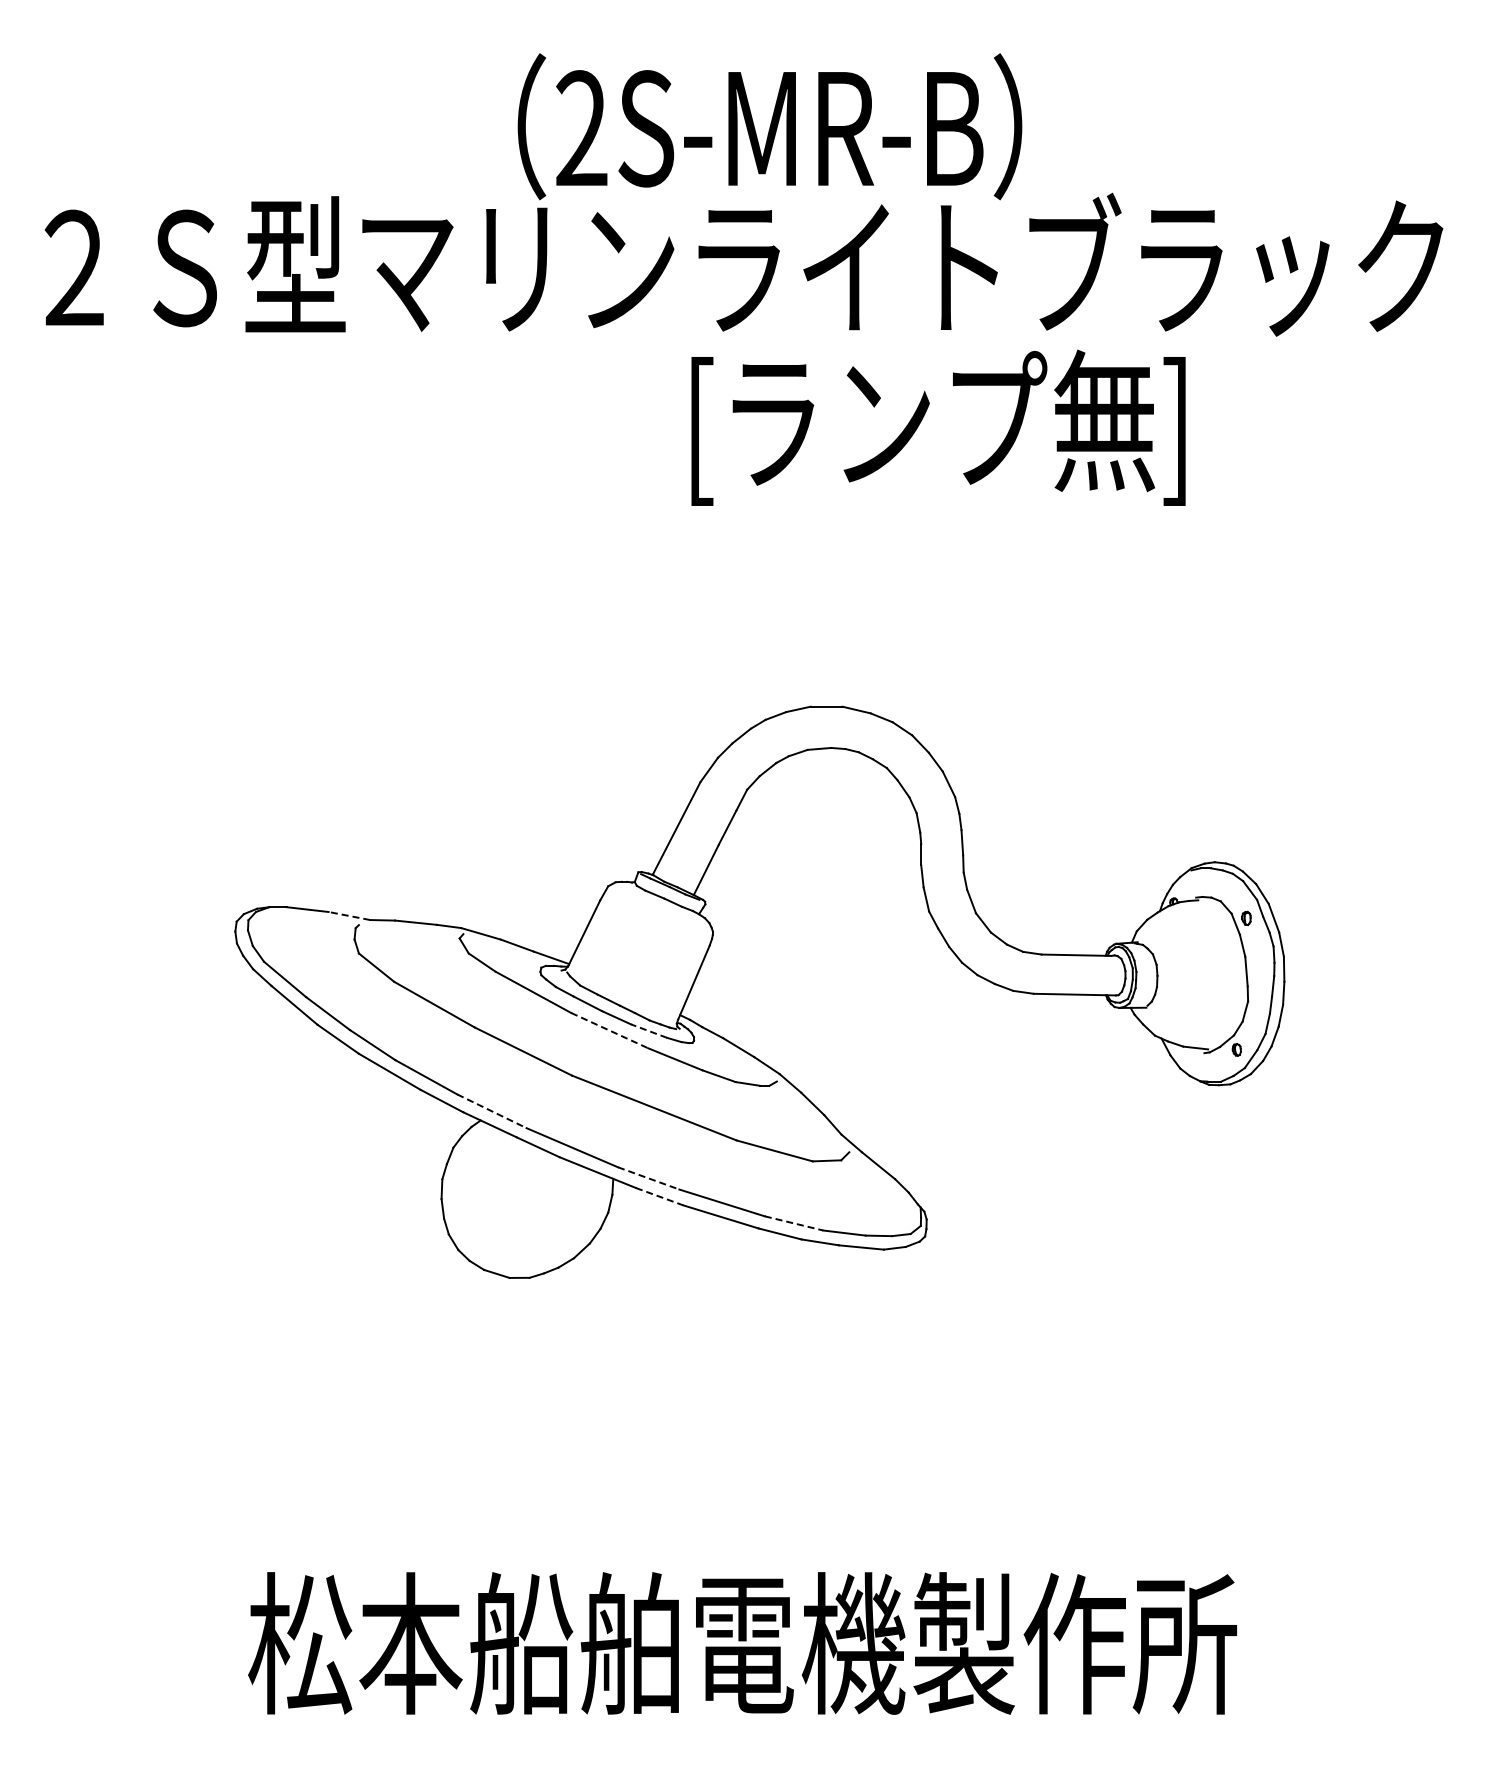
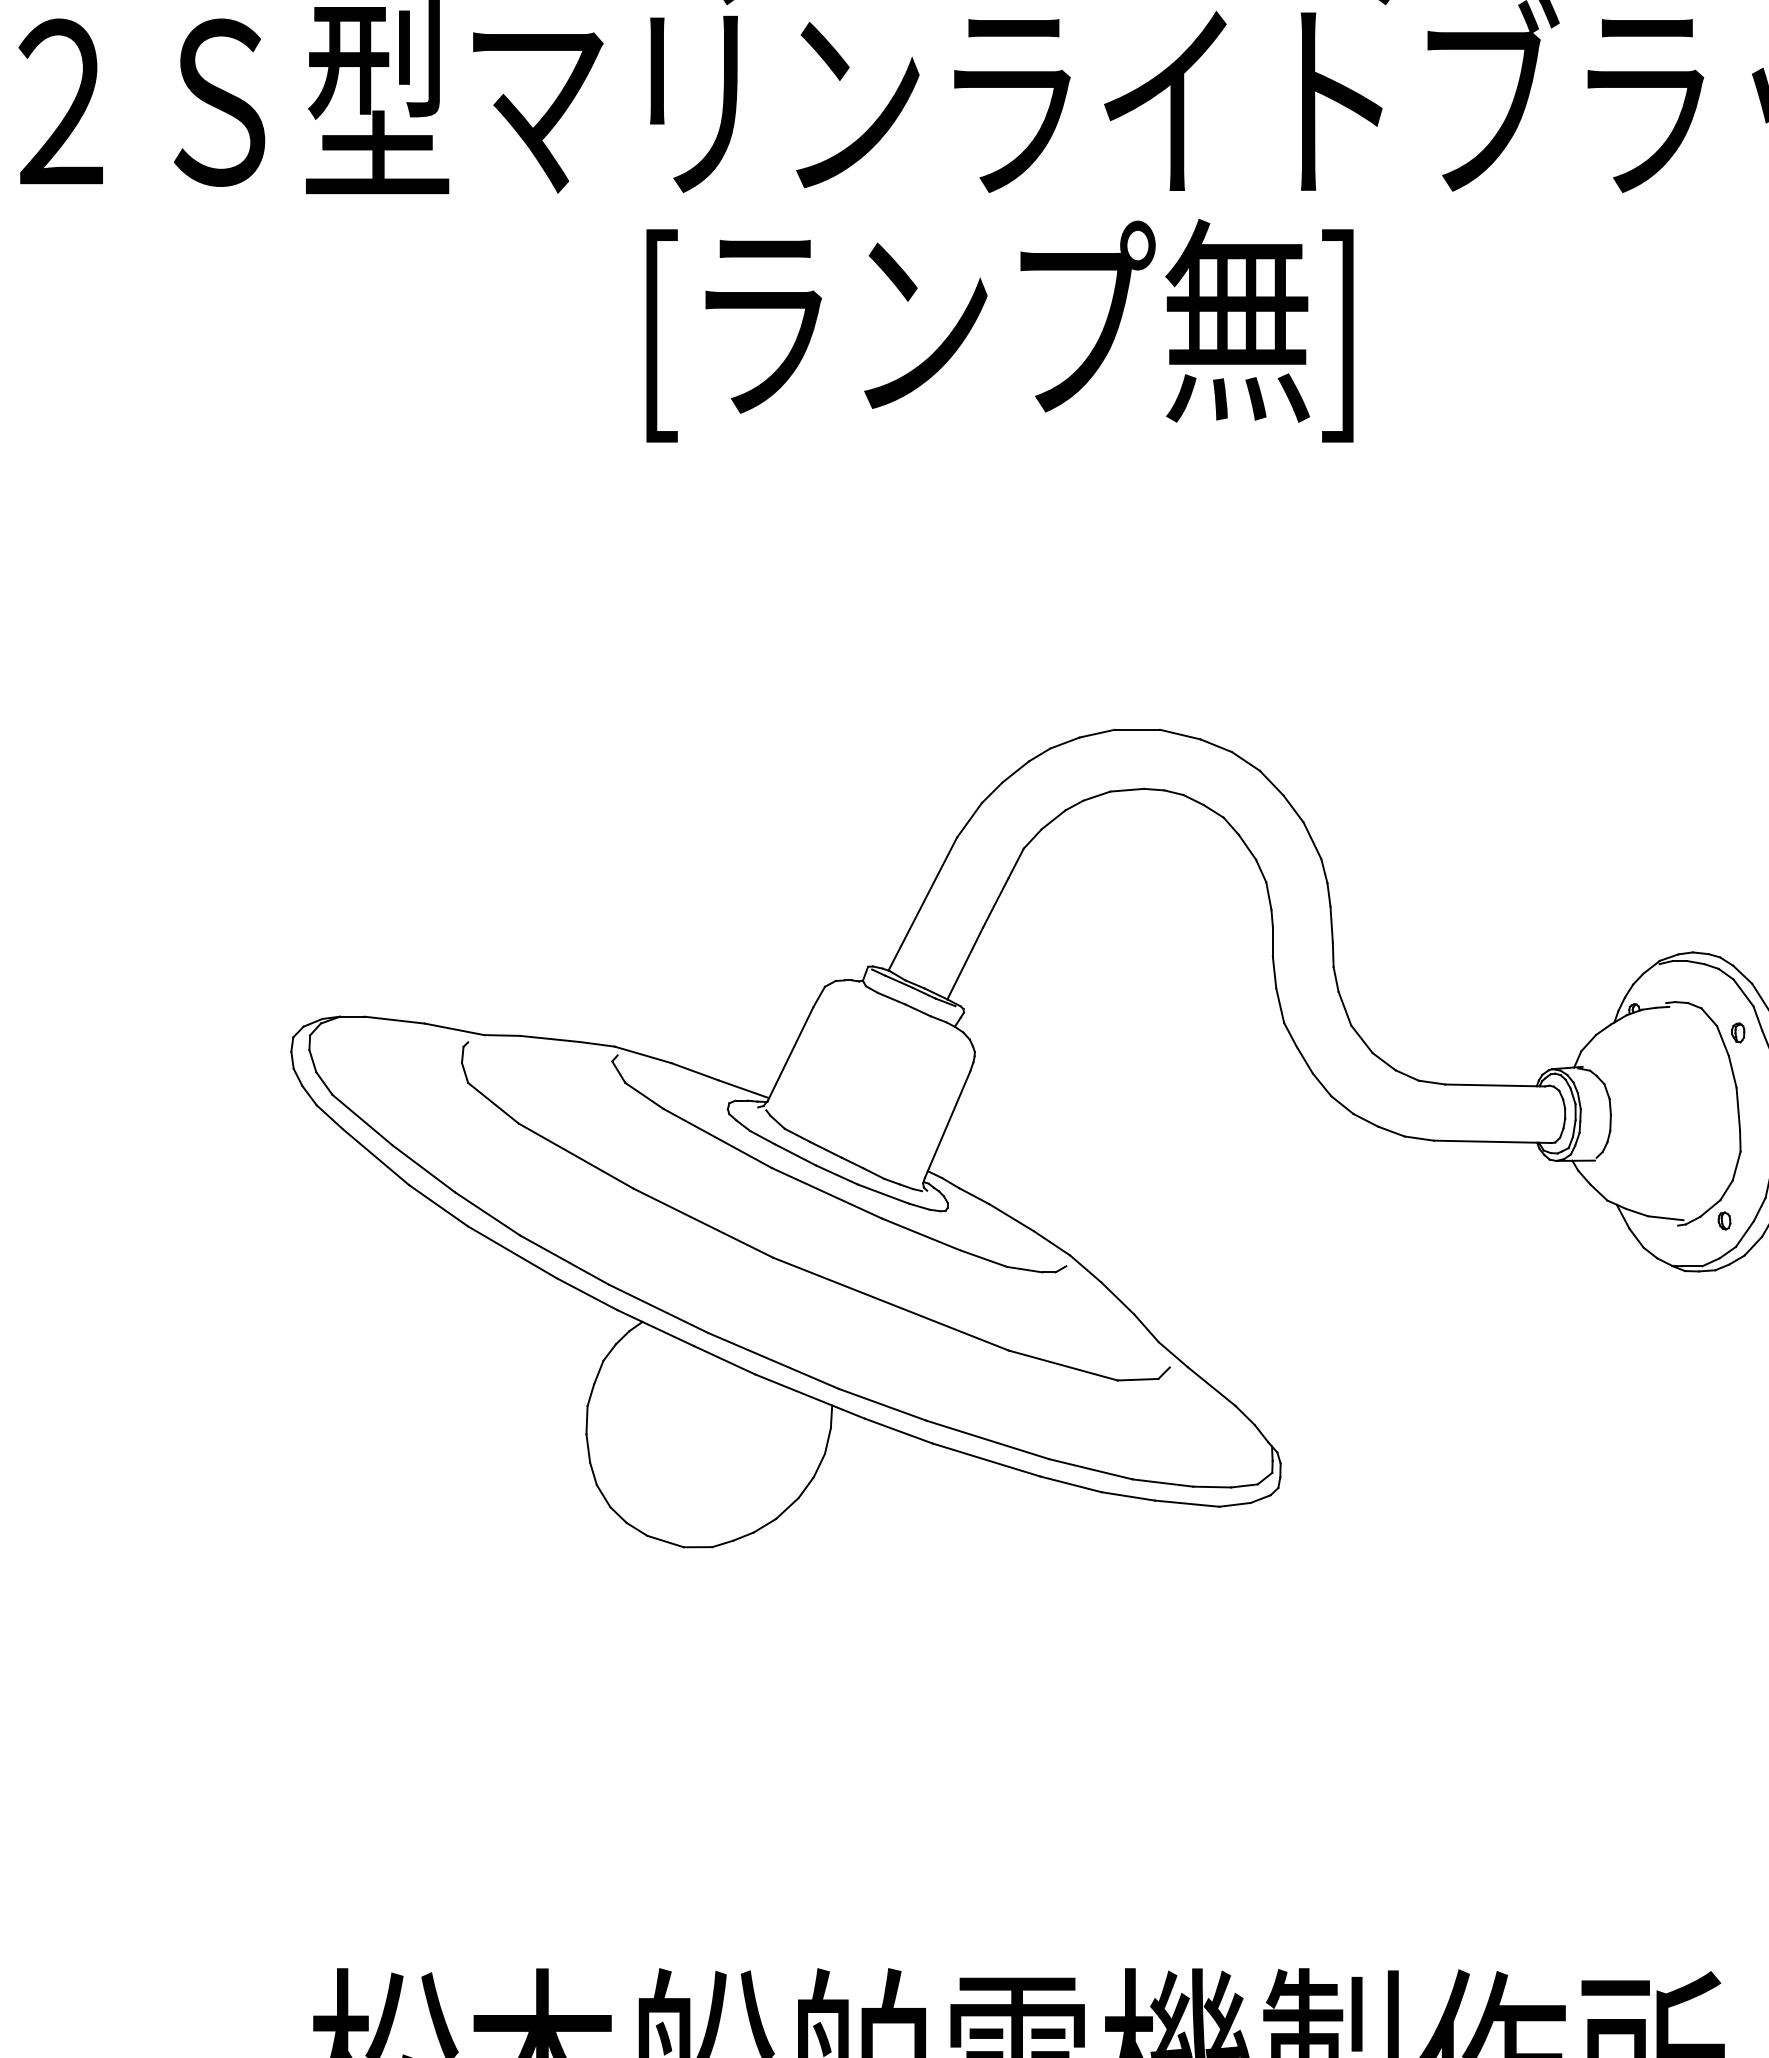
text: (938, 427) -> (999, 330), moved
line: (348, 915) -> (453, 1028), dashed -> solid
line: (610, 1030) -> (828, 1193), dashed -> solid
line: (648, 1030) -> (882, 1193), dashed -> solid
line: (491, 1111) -> (657, 1309), dashed -> solid
line: (648, 1178) -> (882, 1404), dashed -> solid
line: (660, 1196) -> (899, 1430), dashed -> solid
line: (794, 1223) -> (1091, 1469), dashed -> solid

